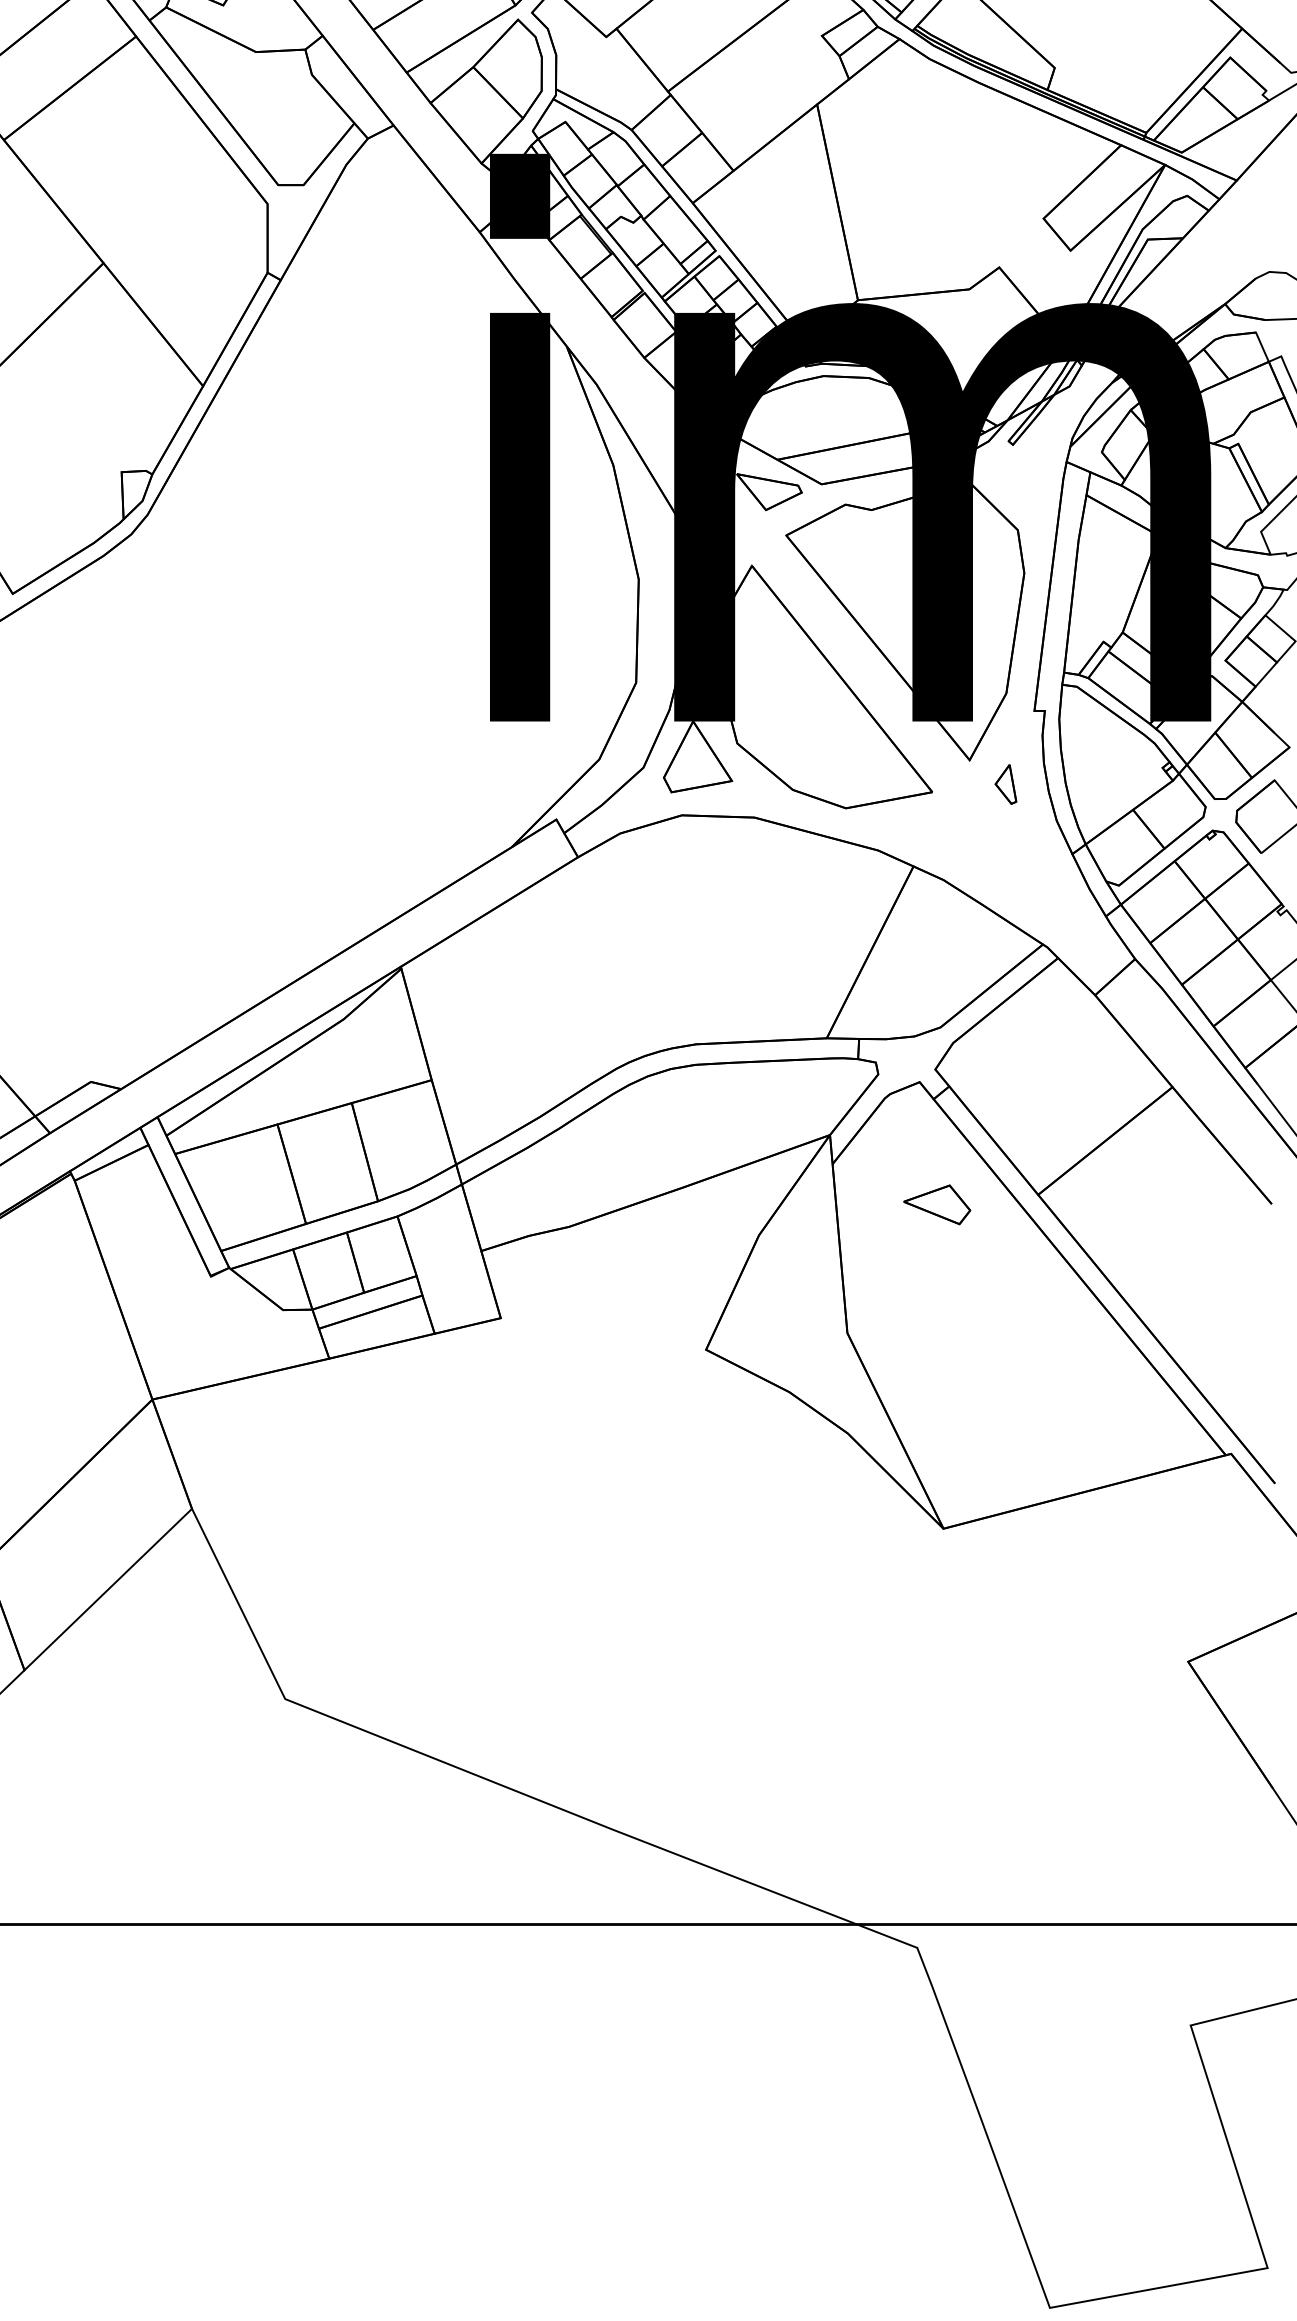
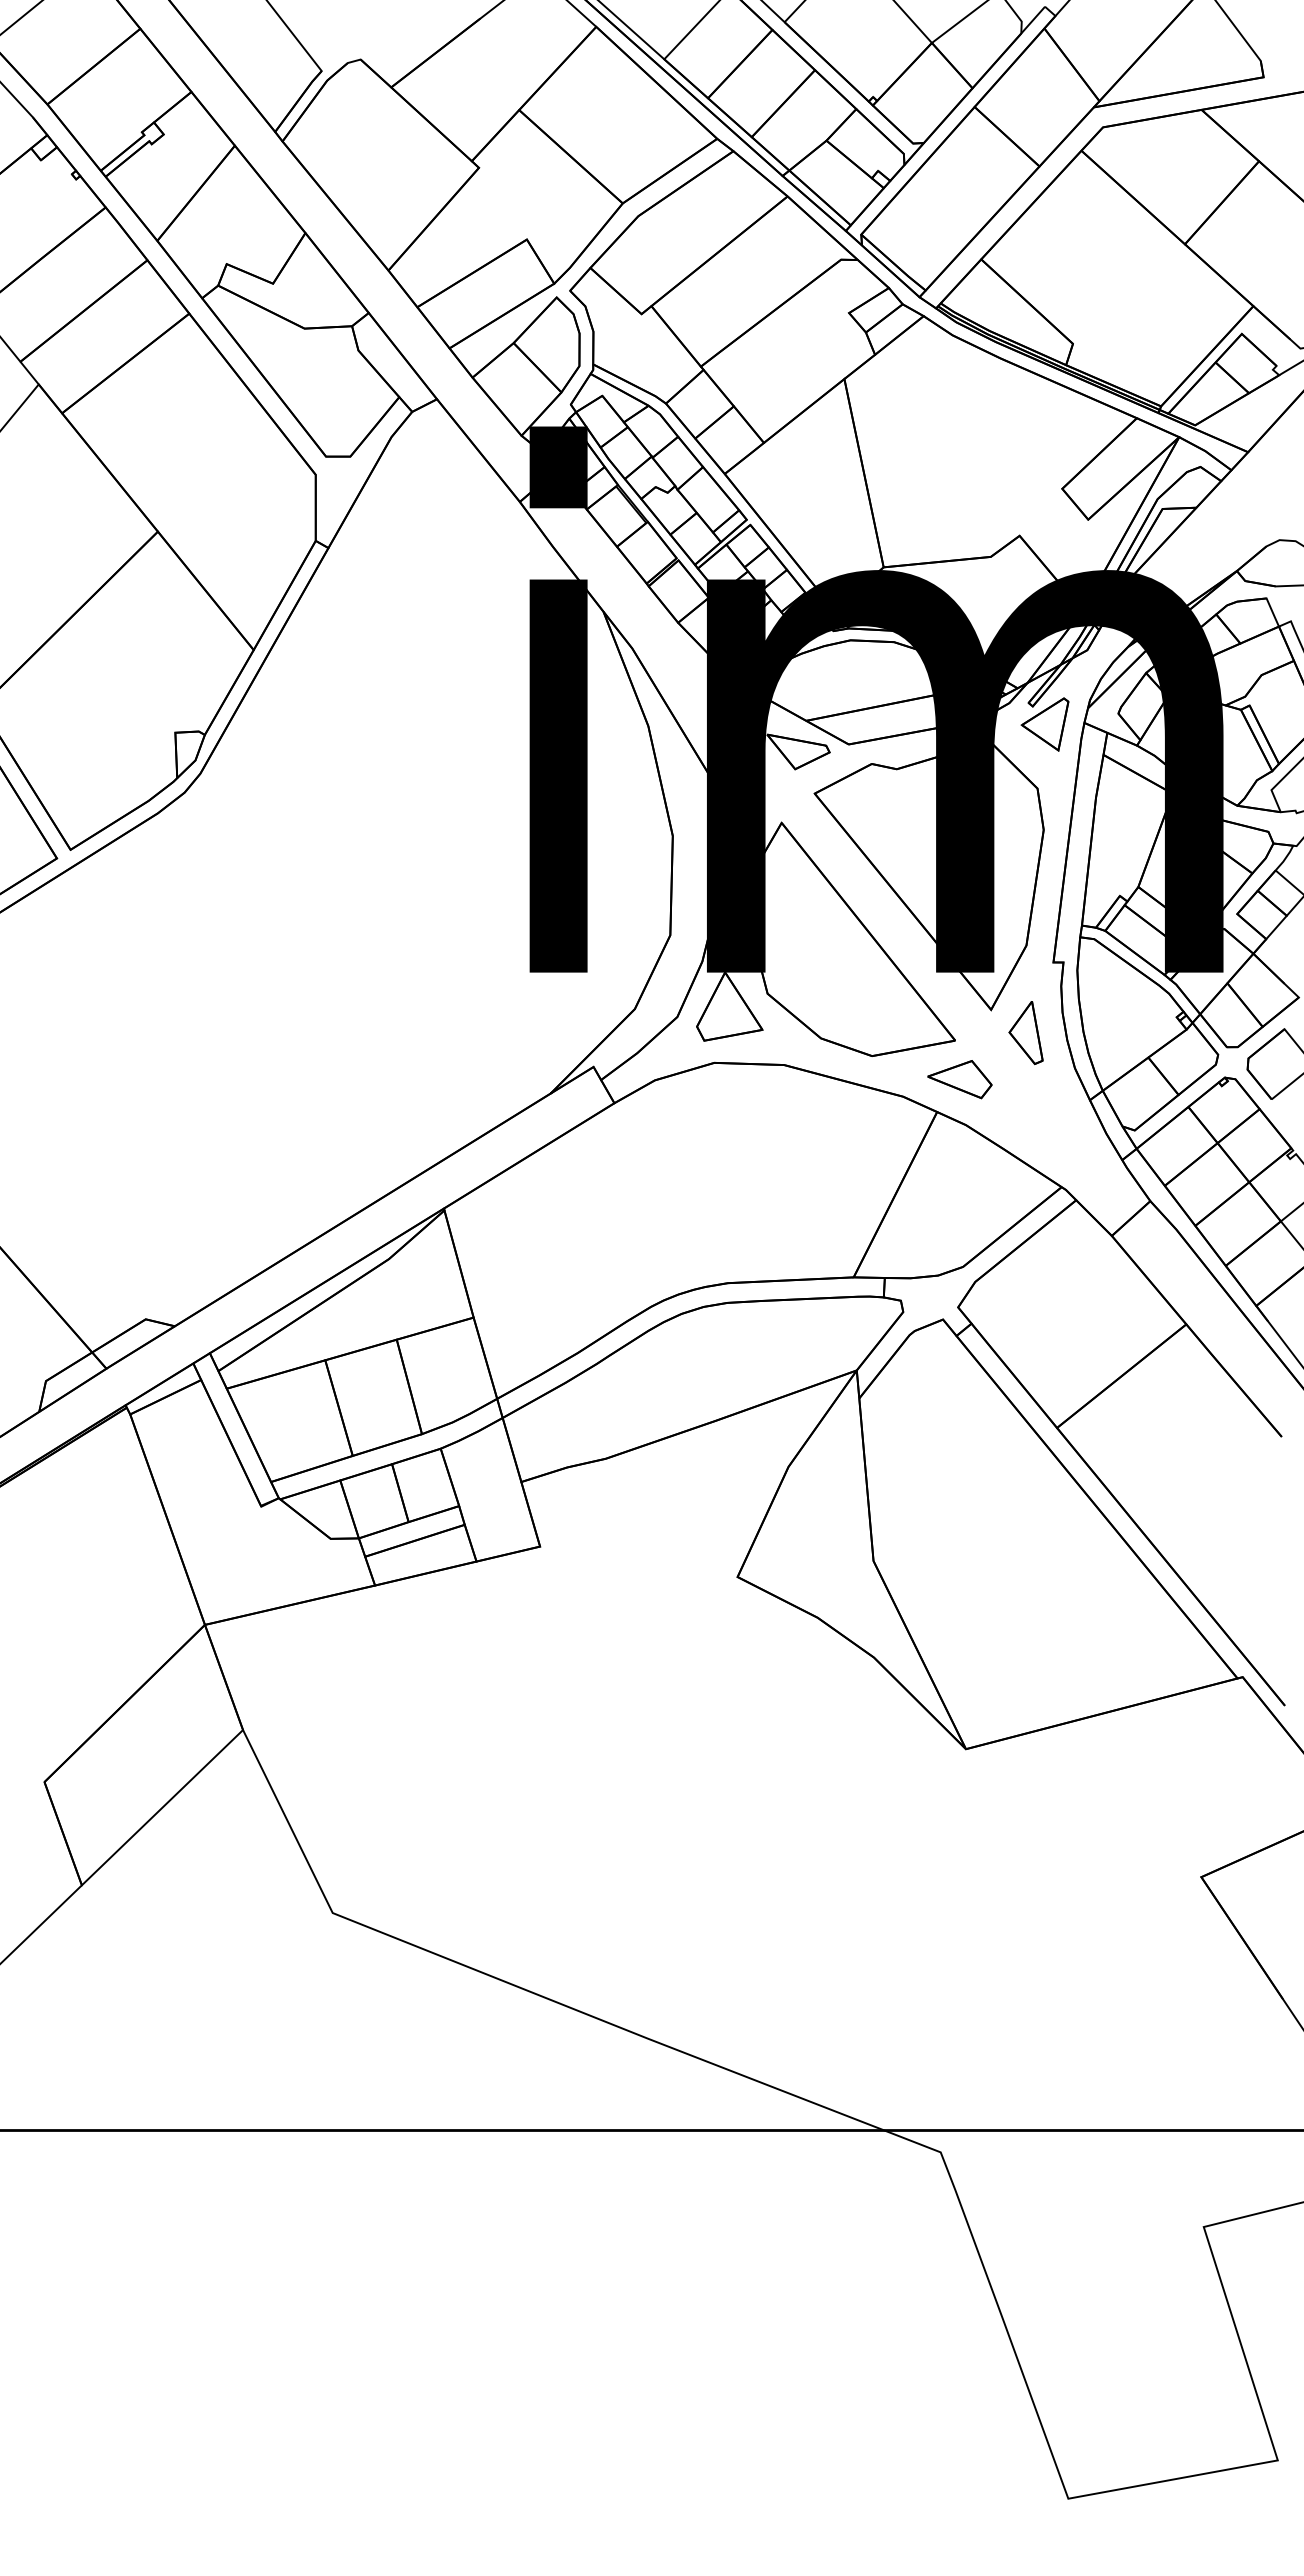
part: (1025, 463) -> (1044, 724), added
part: (1005, 784) -> (1025, 1033), size x1.67
part: (936, 1204) -> (959, 1079), moved

